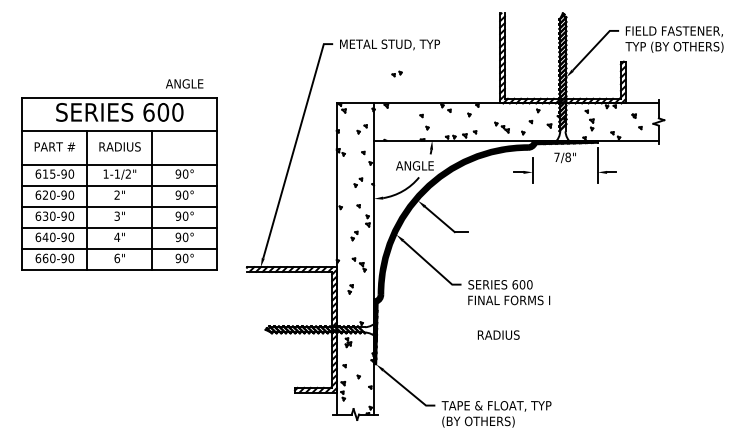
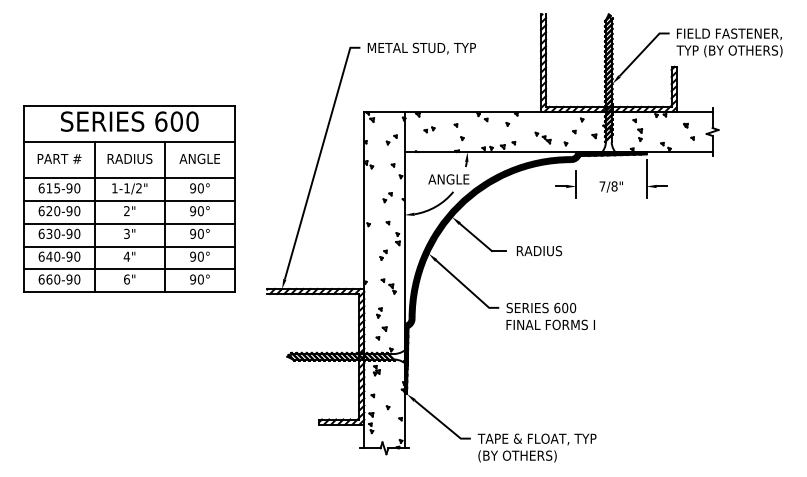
part: (396, 73) -> (428, 129), moved
text: (184, 83) -> (199, 158), moved
text: (564, 157) -> (610, 186), moved
part: (352, 307) -> (381, 332), added
text: (498, 334) -> (539, 250), moved

